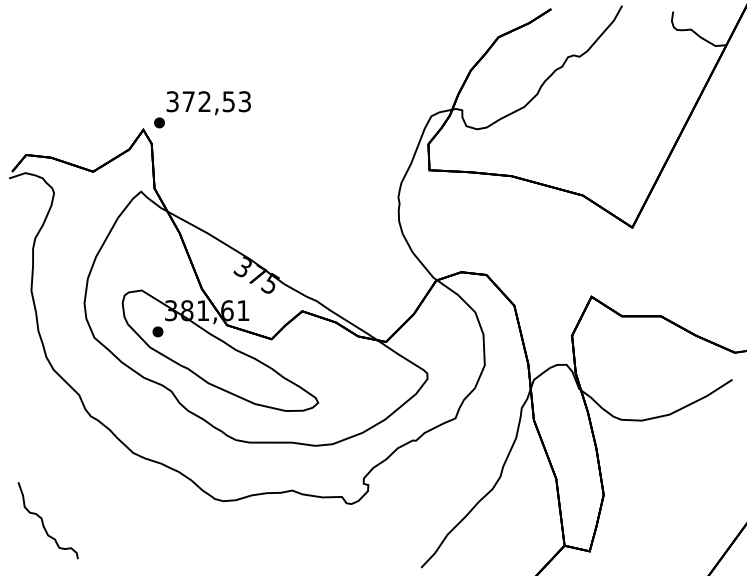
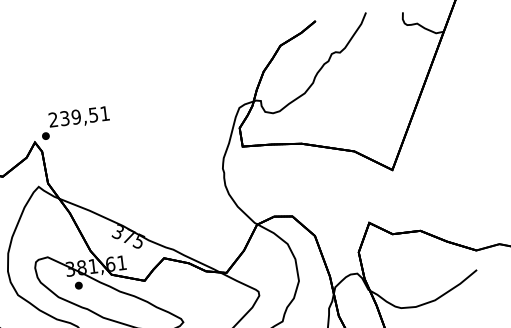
text: (208, 101) -> (79, 116), 372,53 -> 239,51
part: (157, 331) -> (78, 285), moved

